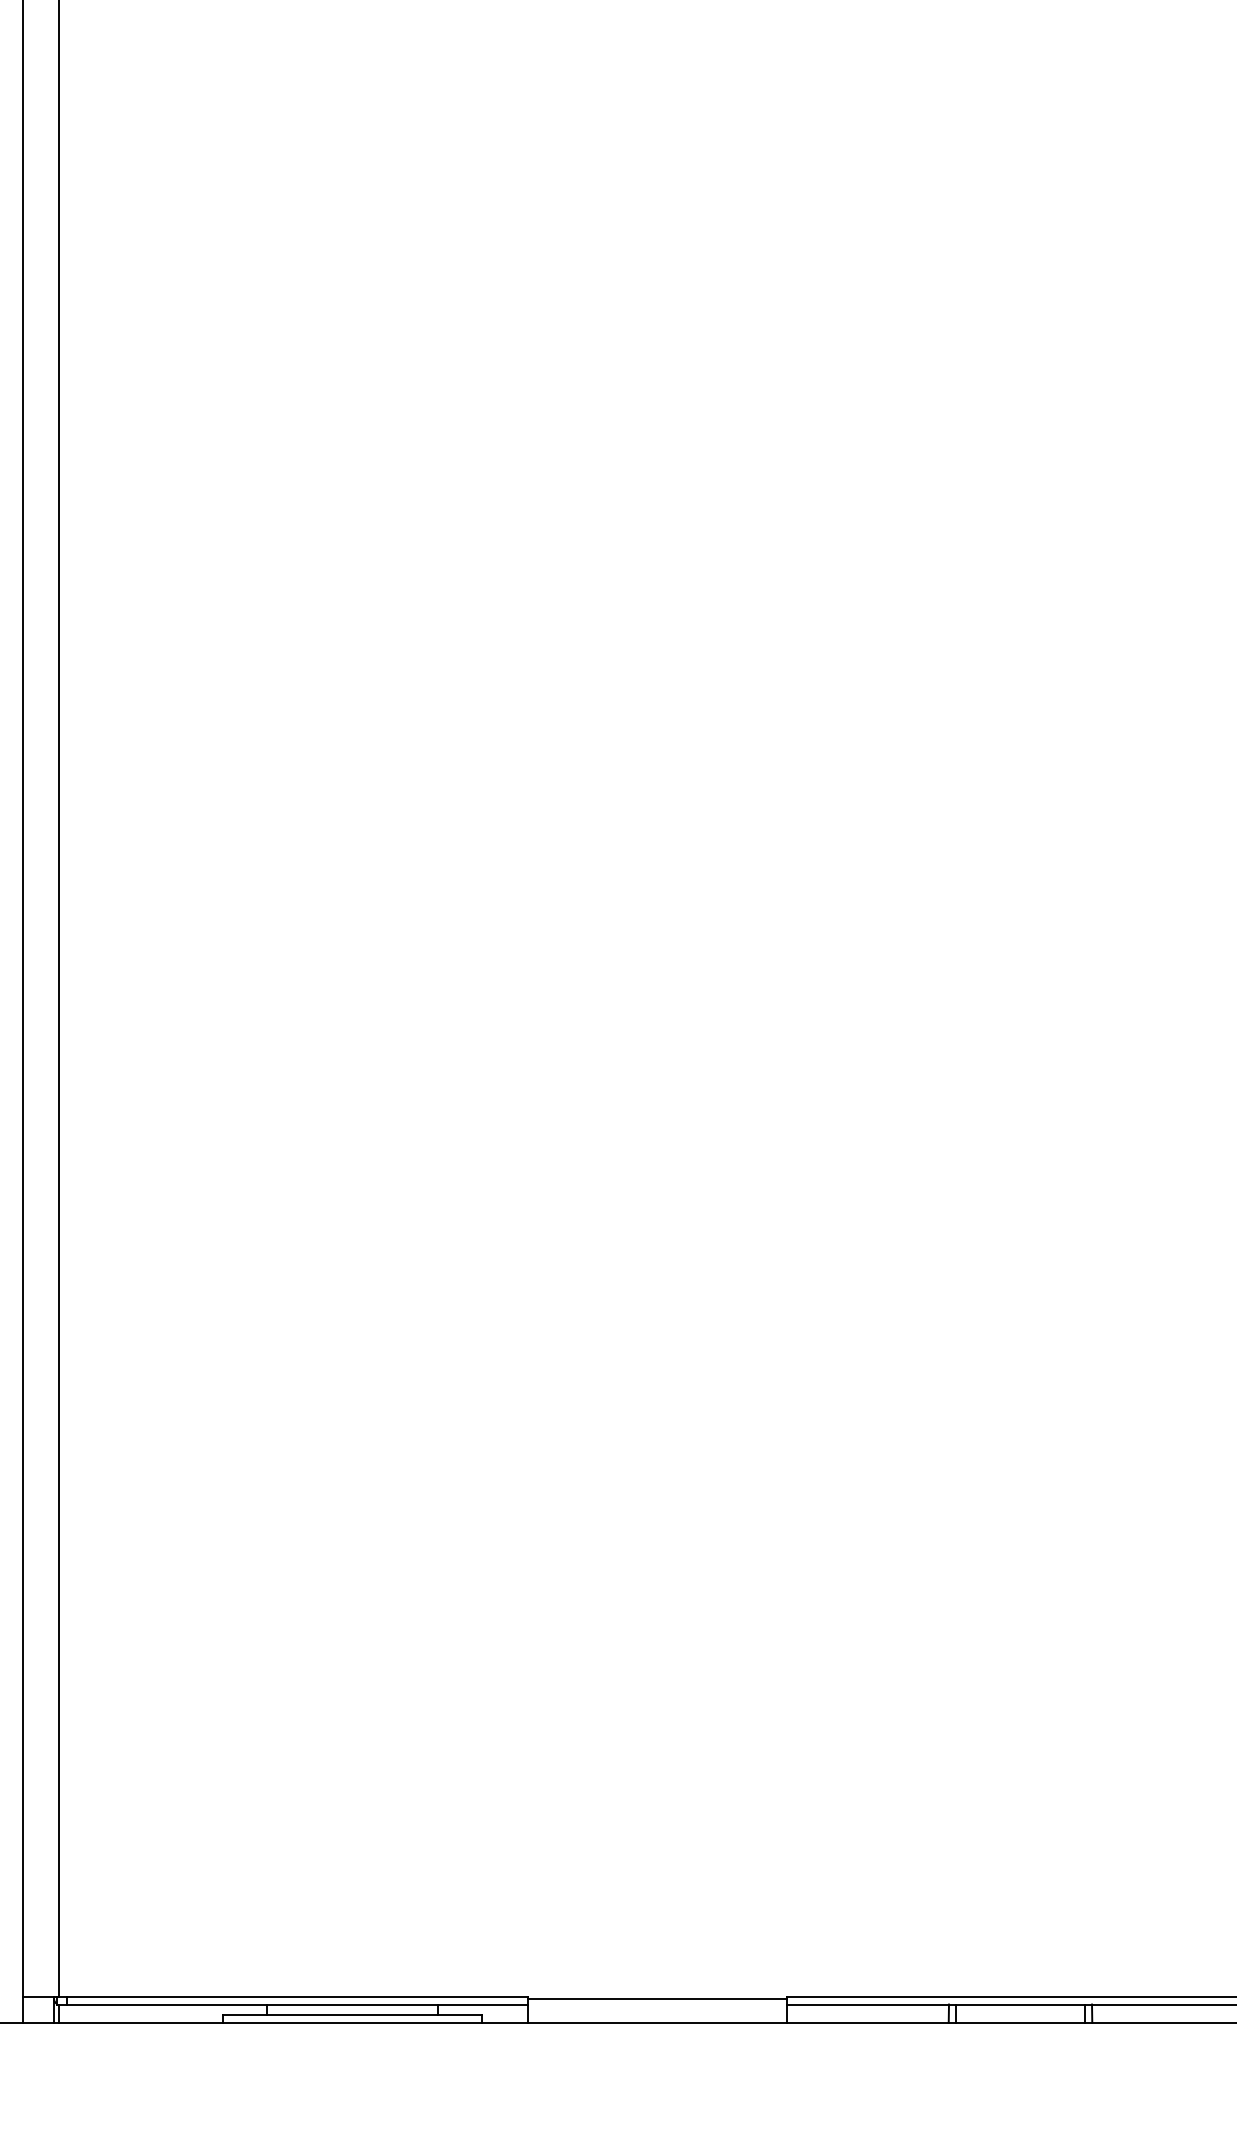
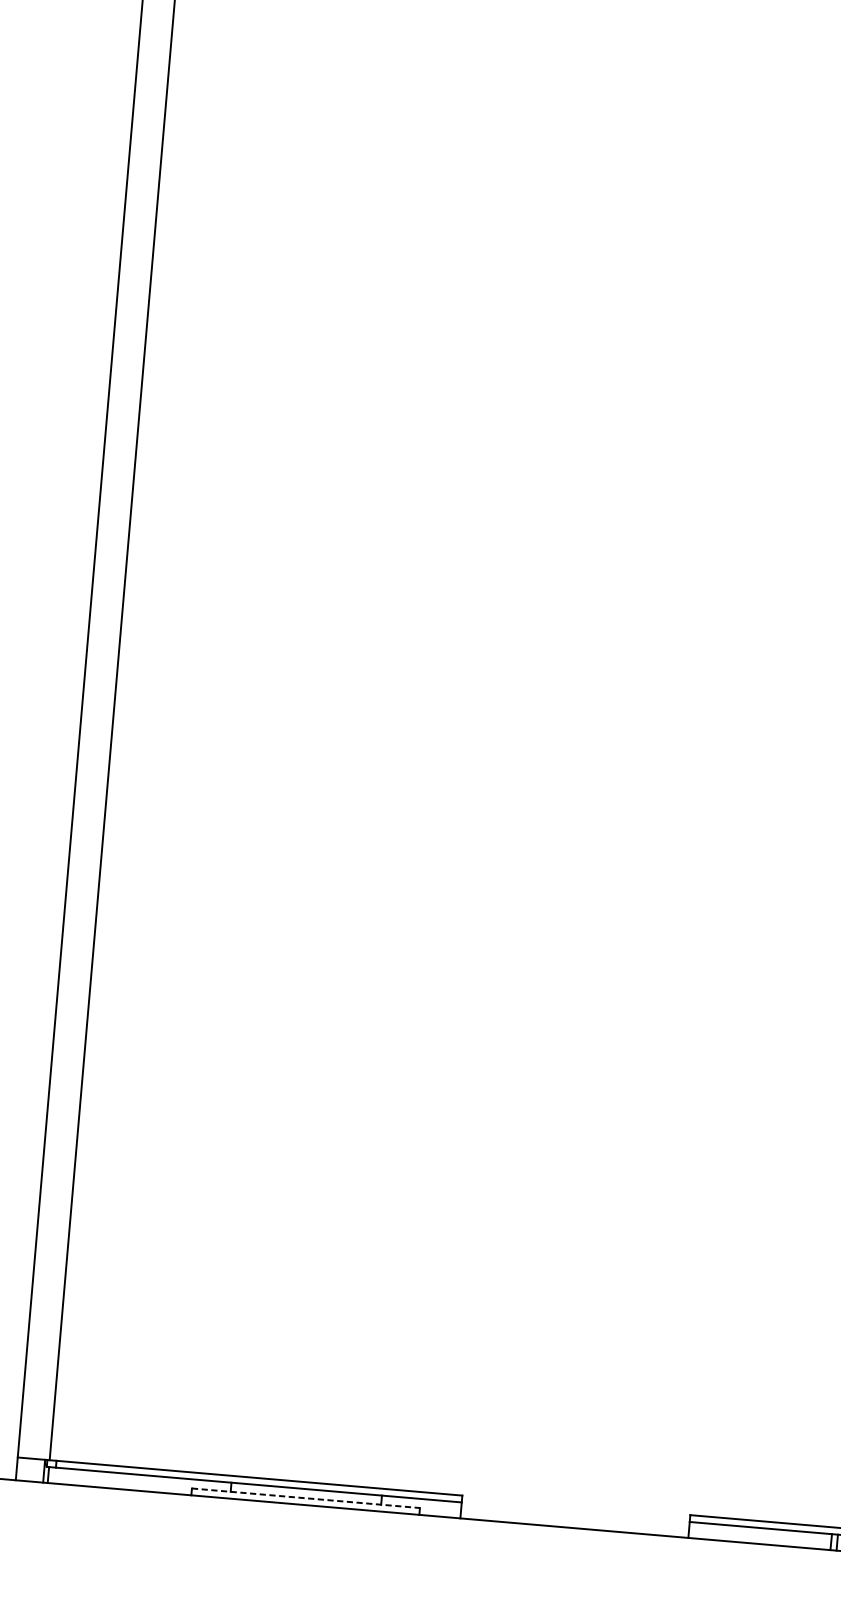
line: (657, 1999) -> (575, 1507), removed
line: (352, 2014) -> (306, 1497), solid -> dashed

